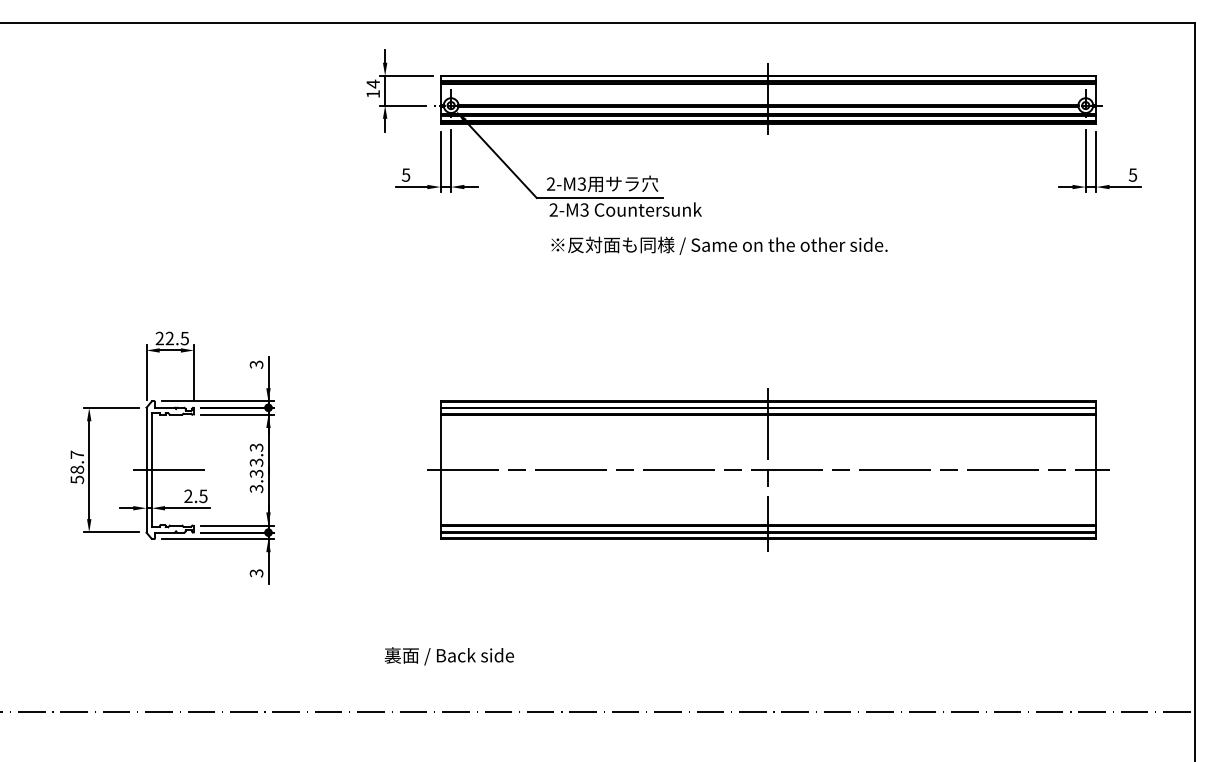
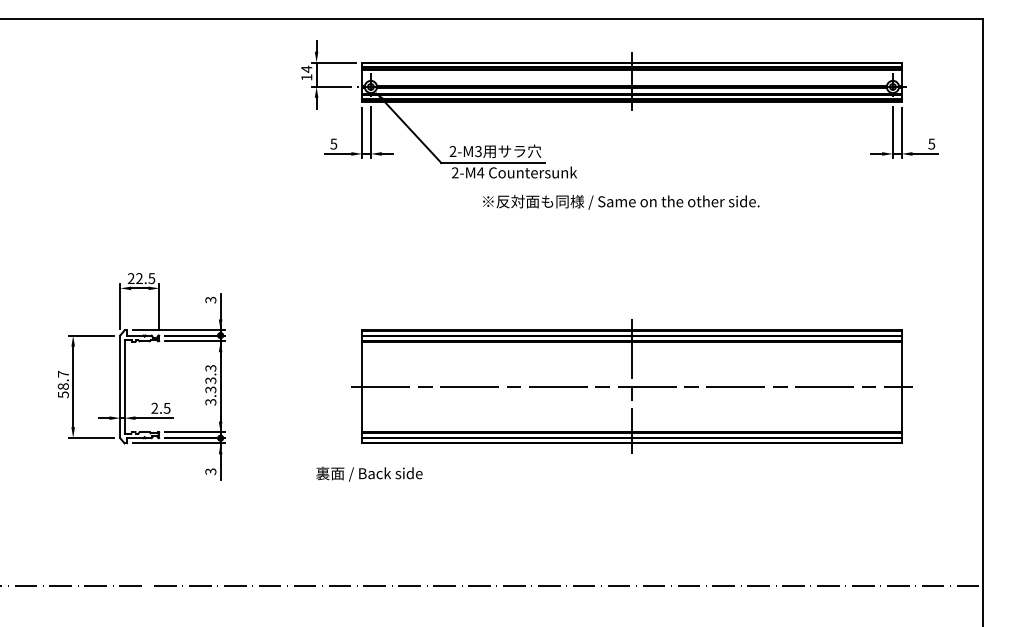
text: (584, 209) -> (480, 172), 2-M3 -> 2-M4
text: (719, 245) -> (621, 202), moved
line: (170, 470) -> (140, 387), removed
text: (448, 656) -> (368, 474), moved

